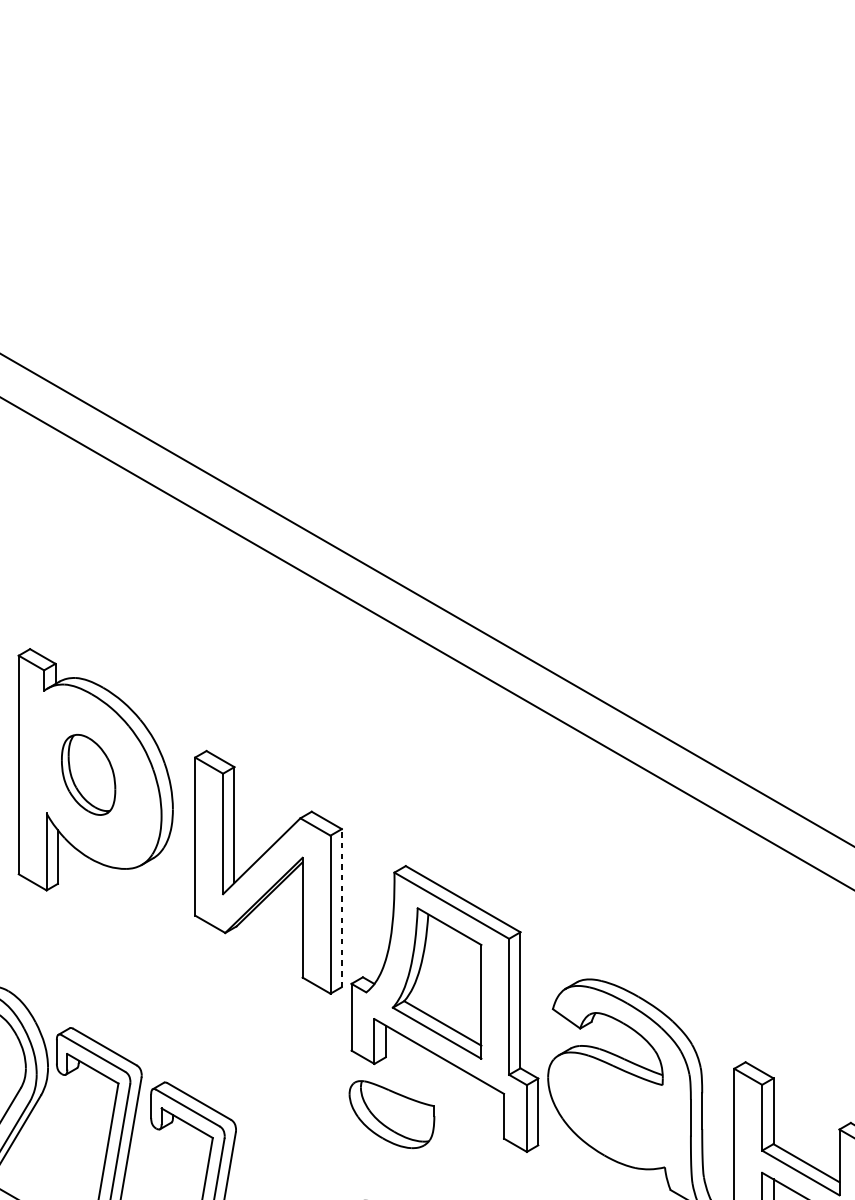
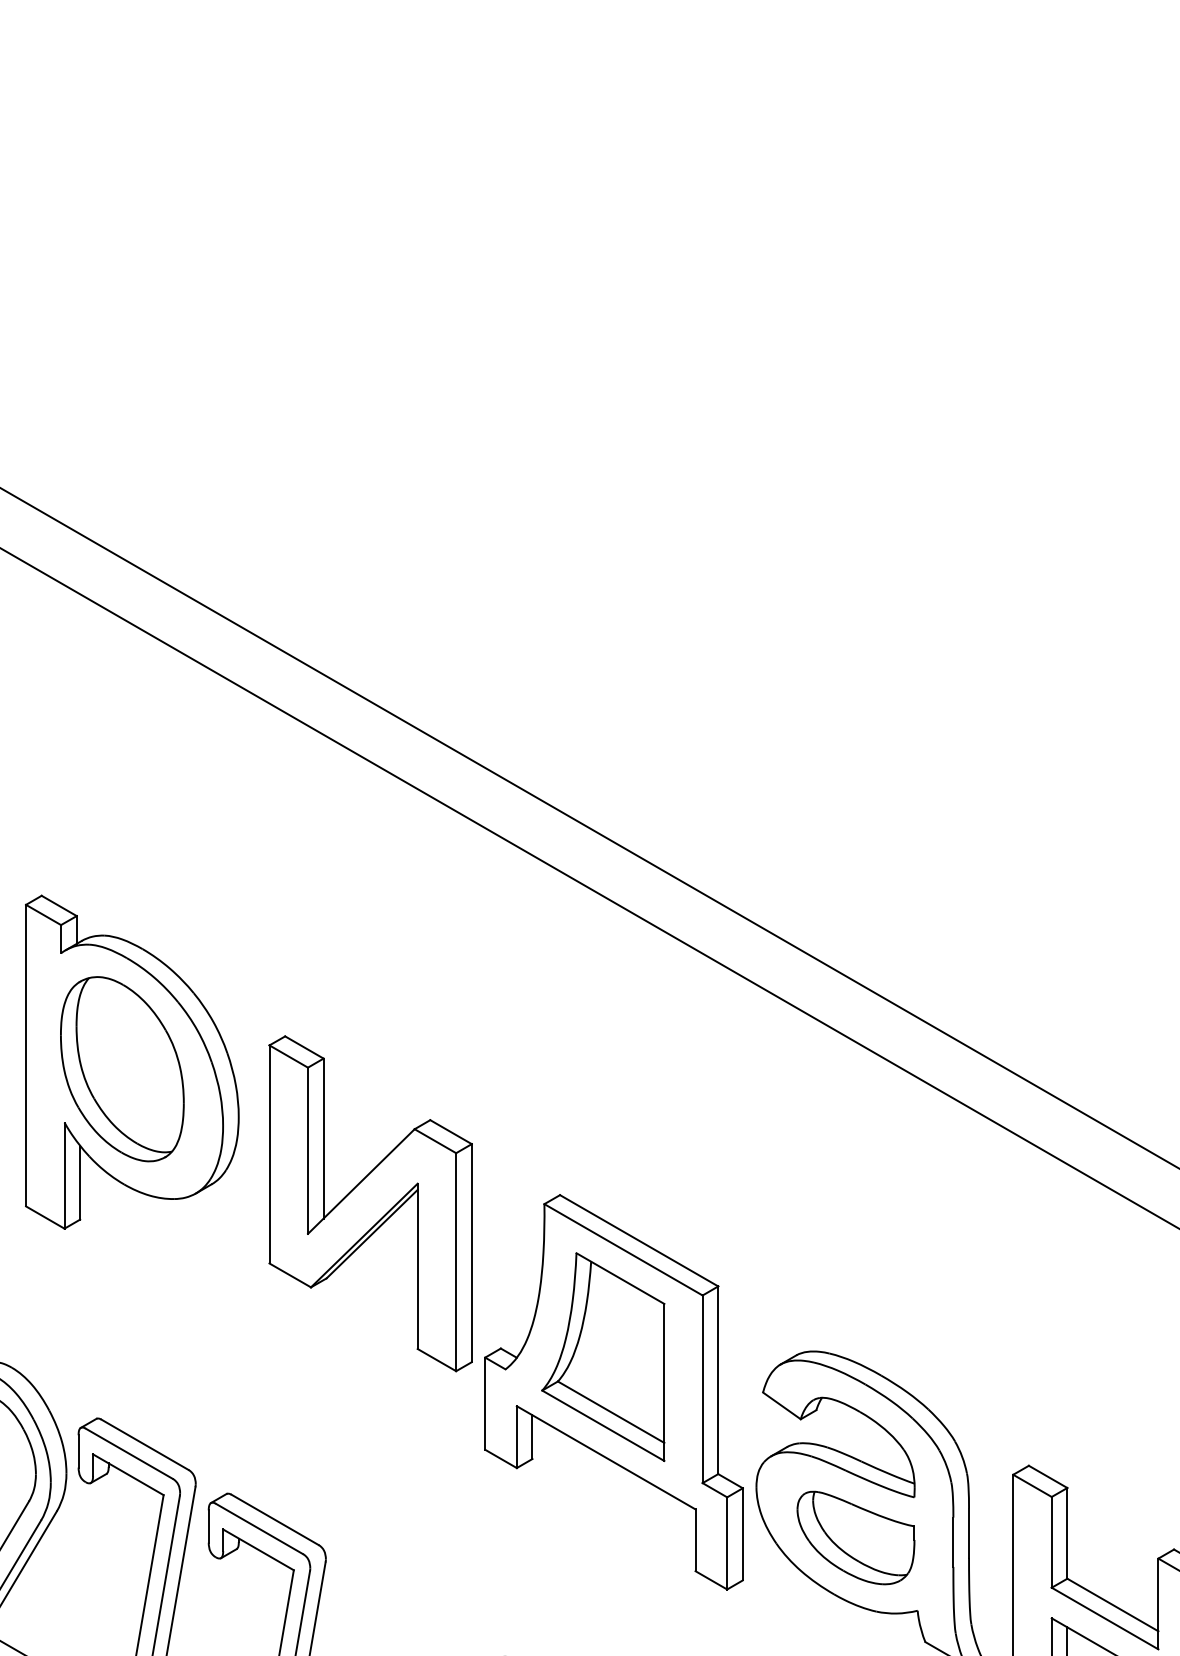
part: (88, 775) -> (122, 1069), size x1.67
line: (341, 907) -> (471, 1252), dashed -> solid
part: (391, 1114) -> (855, 1537), moved

